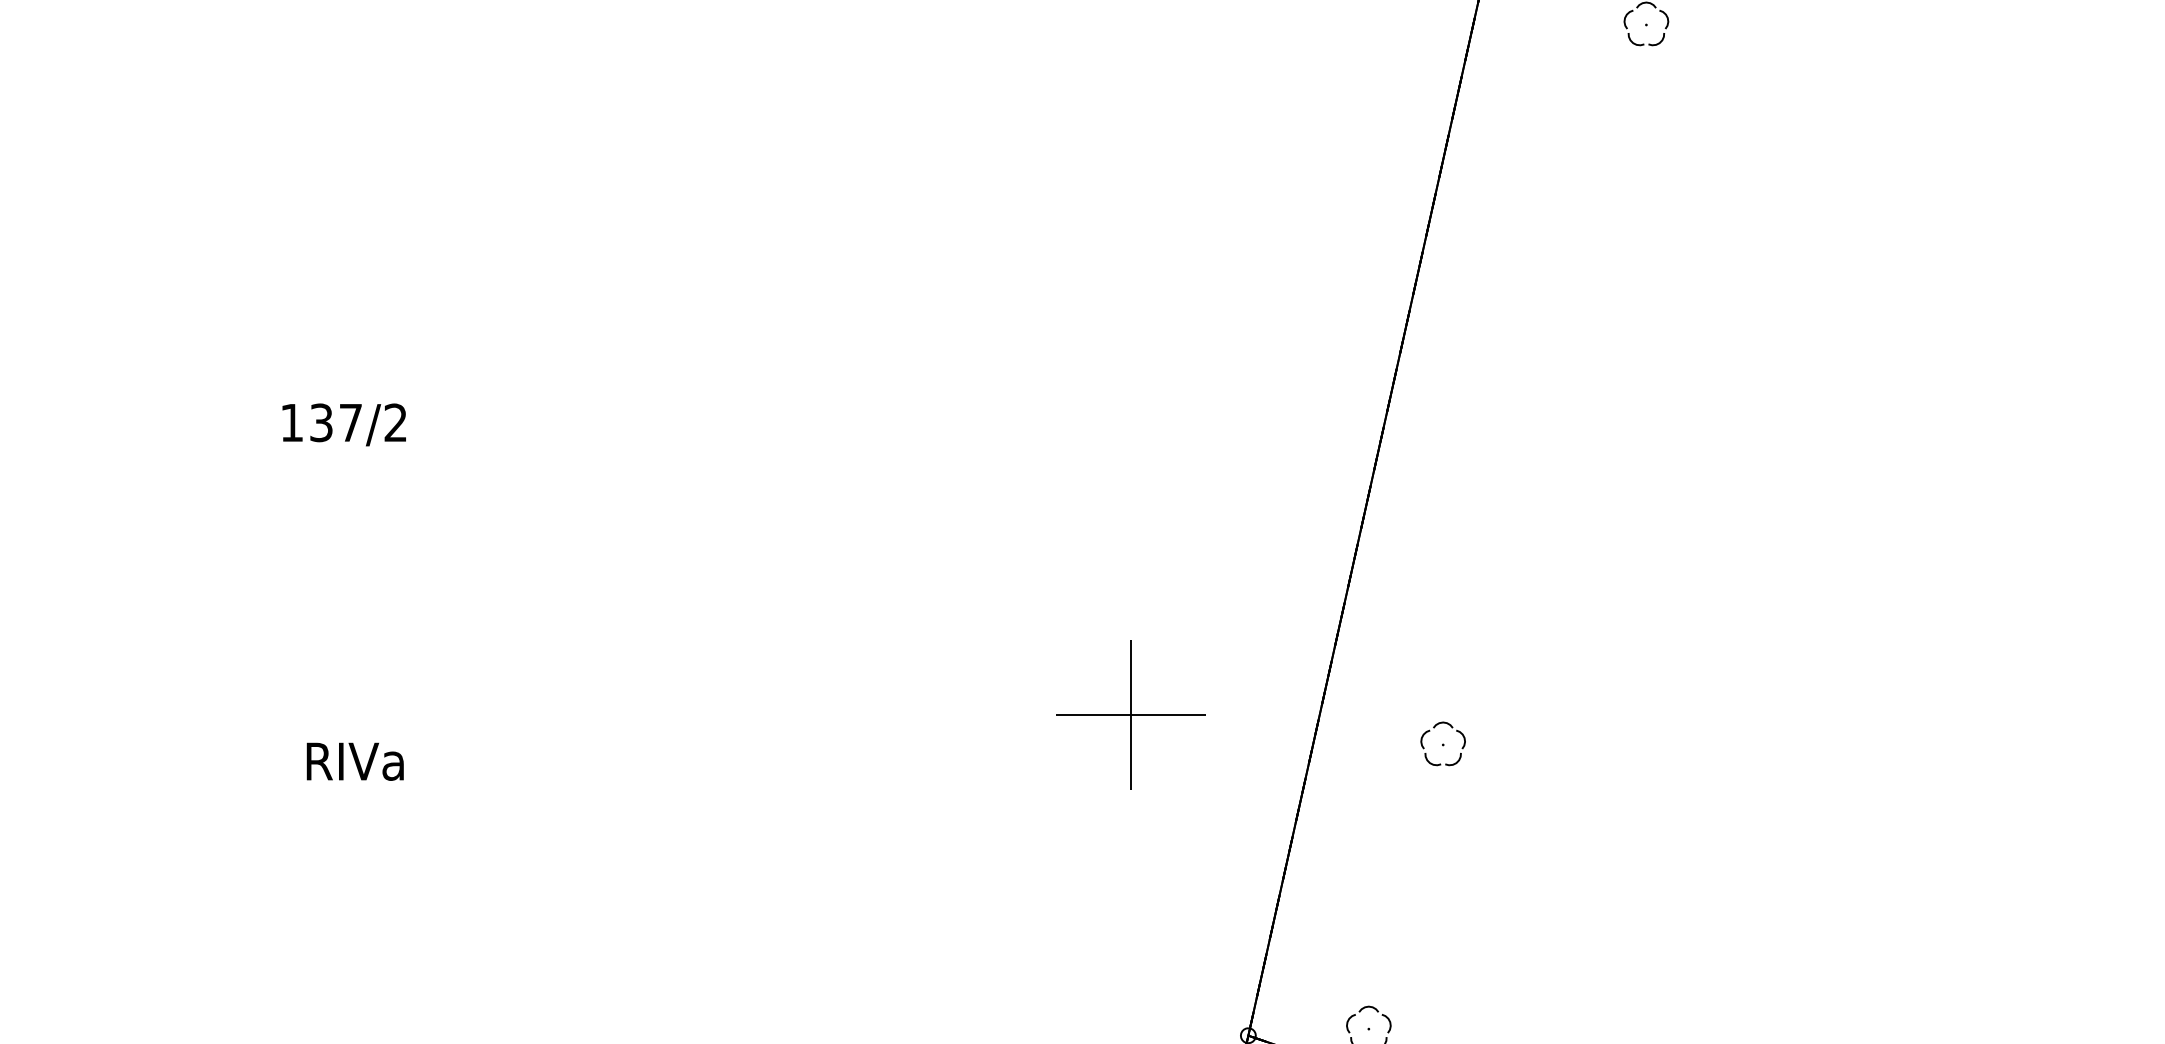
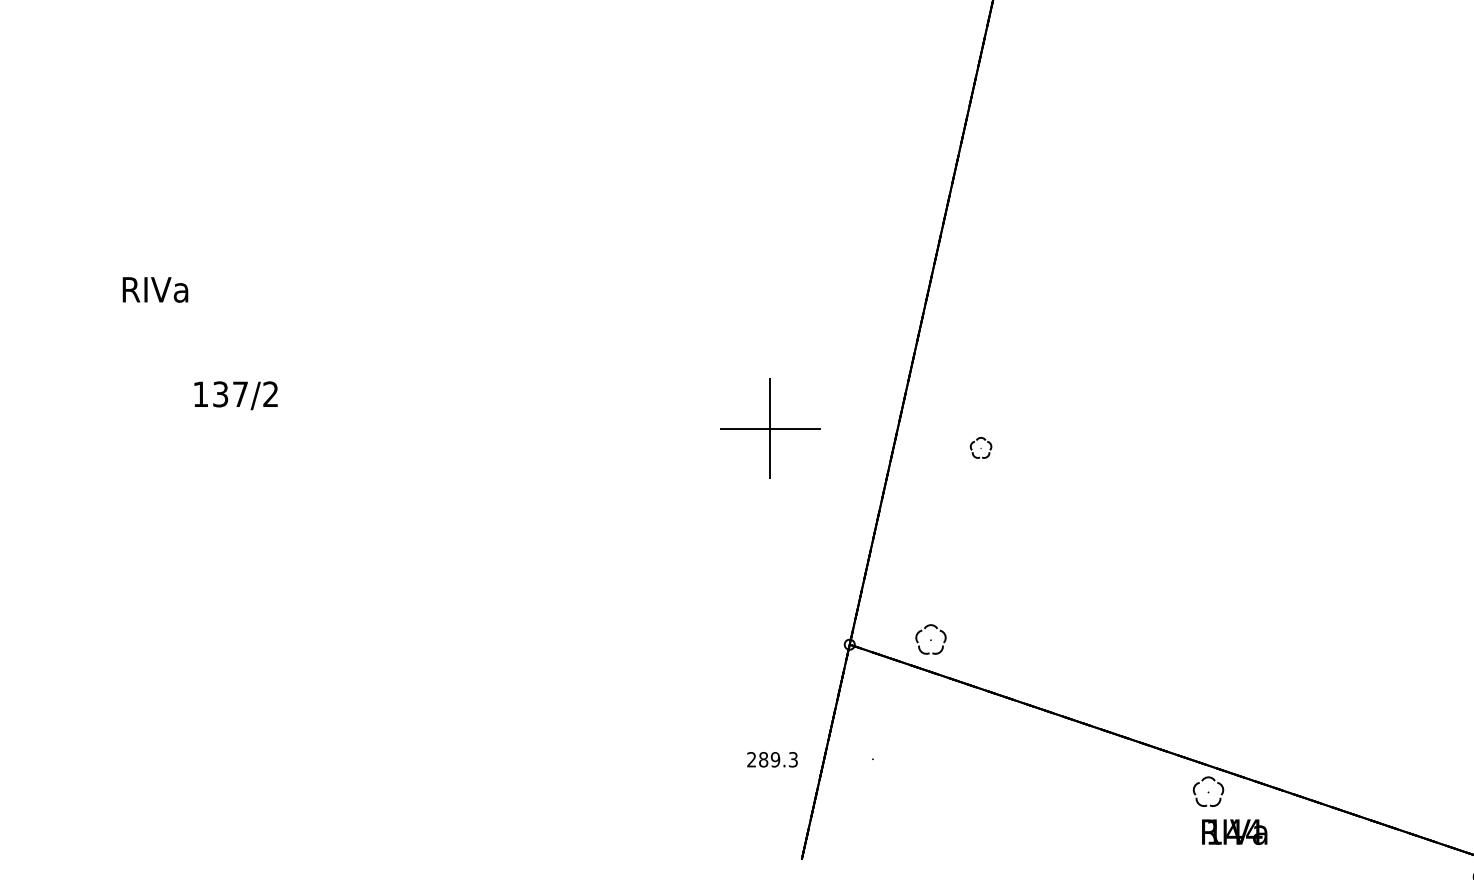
text: (343, 424) -> (235, 395), moved
part: (1442, 743) -> (980, 447), size x0.7
text: (355, 761) -> (155, 289), moved

